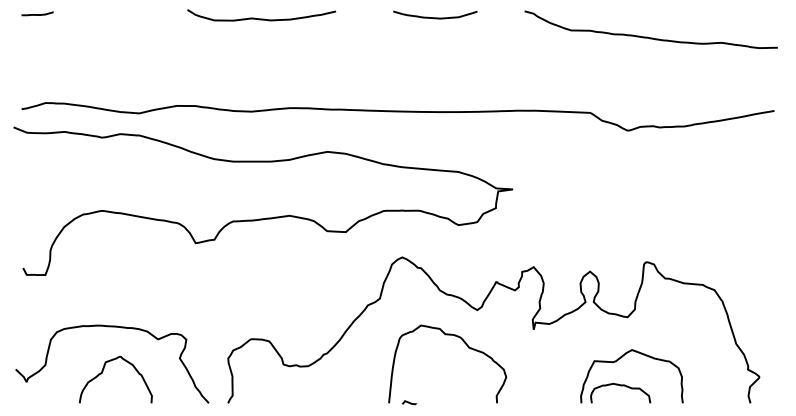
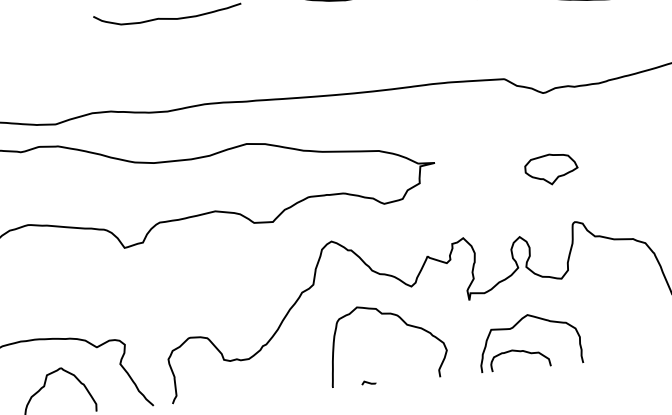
part: (628, 207) -> (551, 169), added
part: (627, 385) -> (526, 350), moved
line: (409, 402) -> (368, 382), moved

